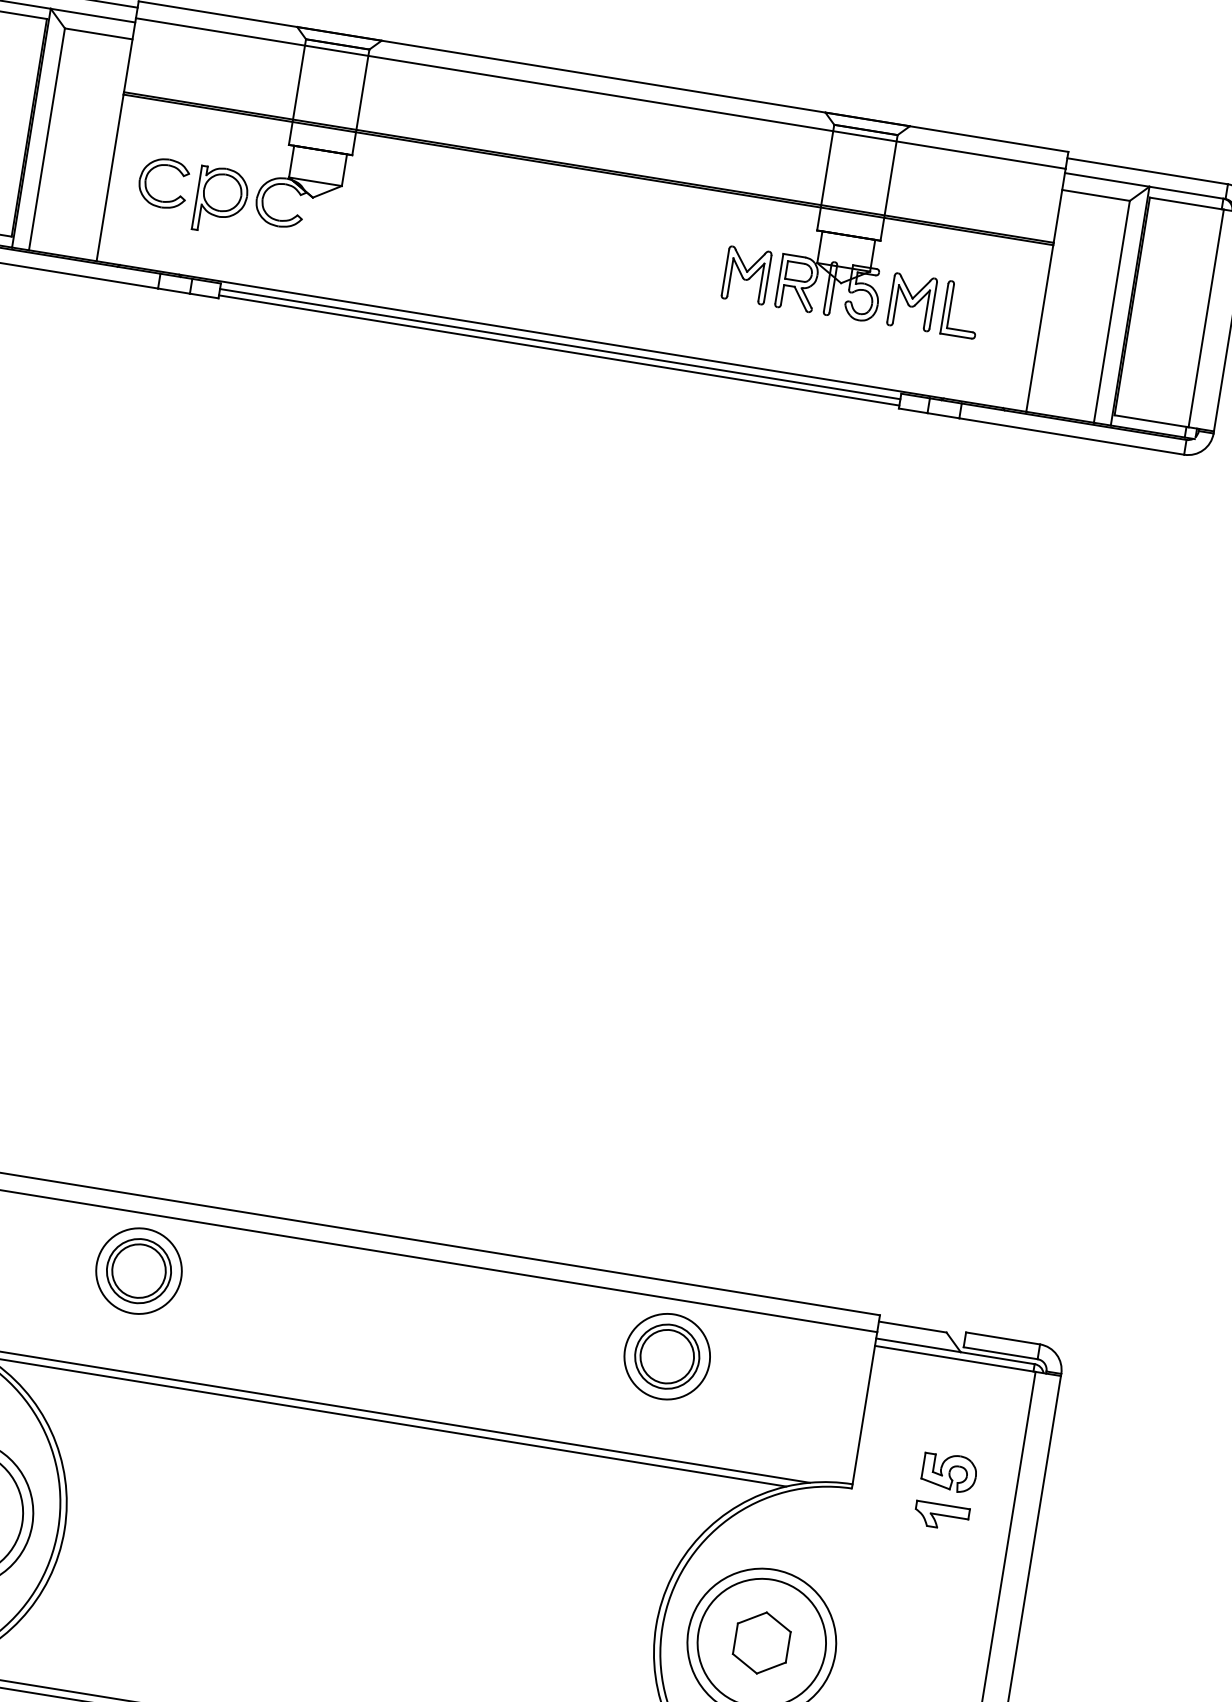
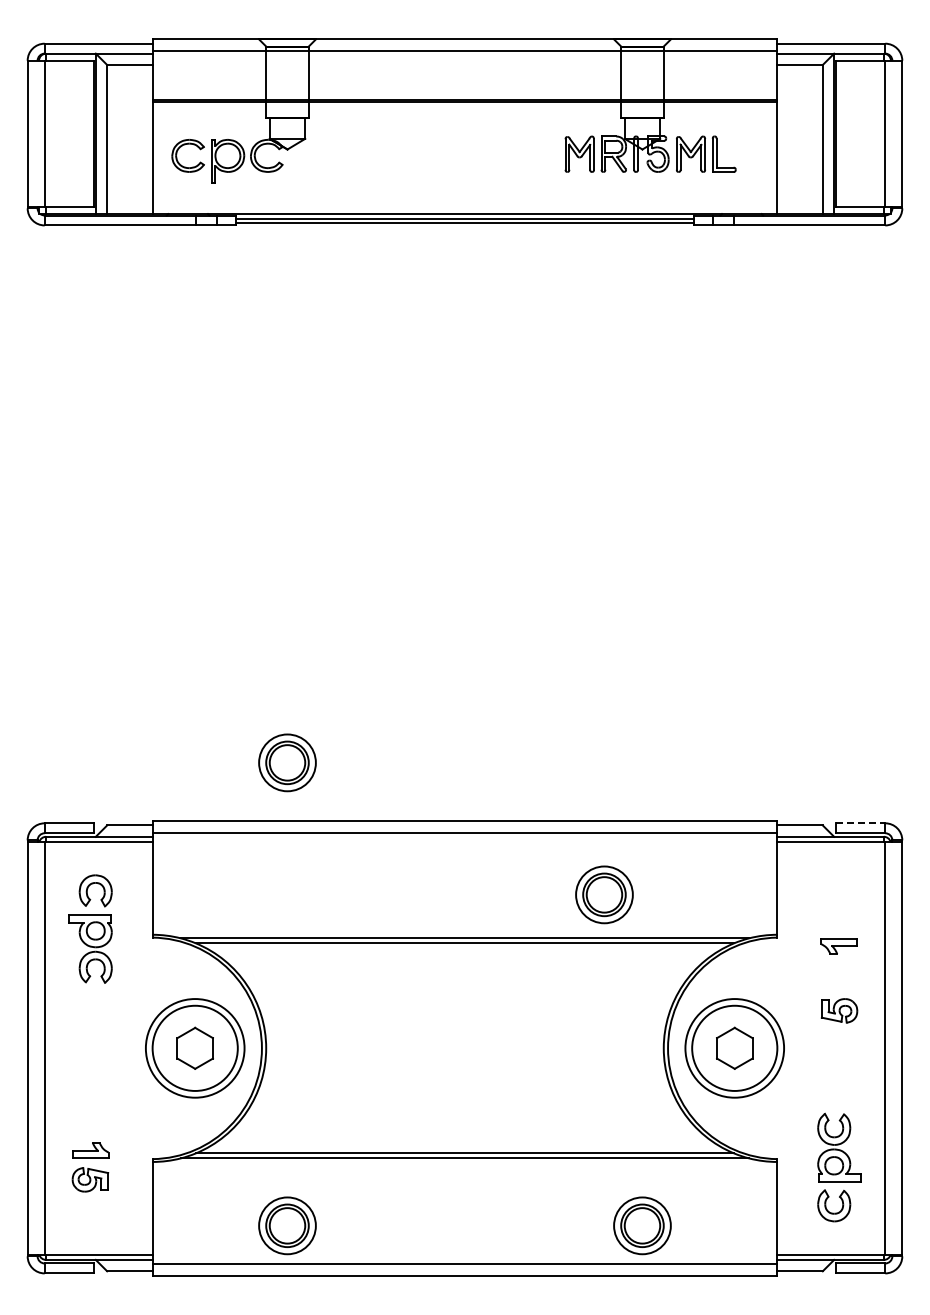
part: (139, 1270) -> (287, 762), moved
line: (1003, 1338) -> (860, 823), solid -> dashed
part: (667, 1356) -> (604, 894), moved
part: (949, 1472) -> (839, 1010), moved

